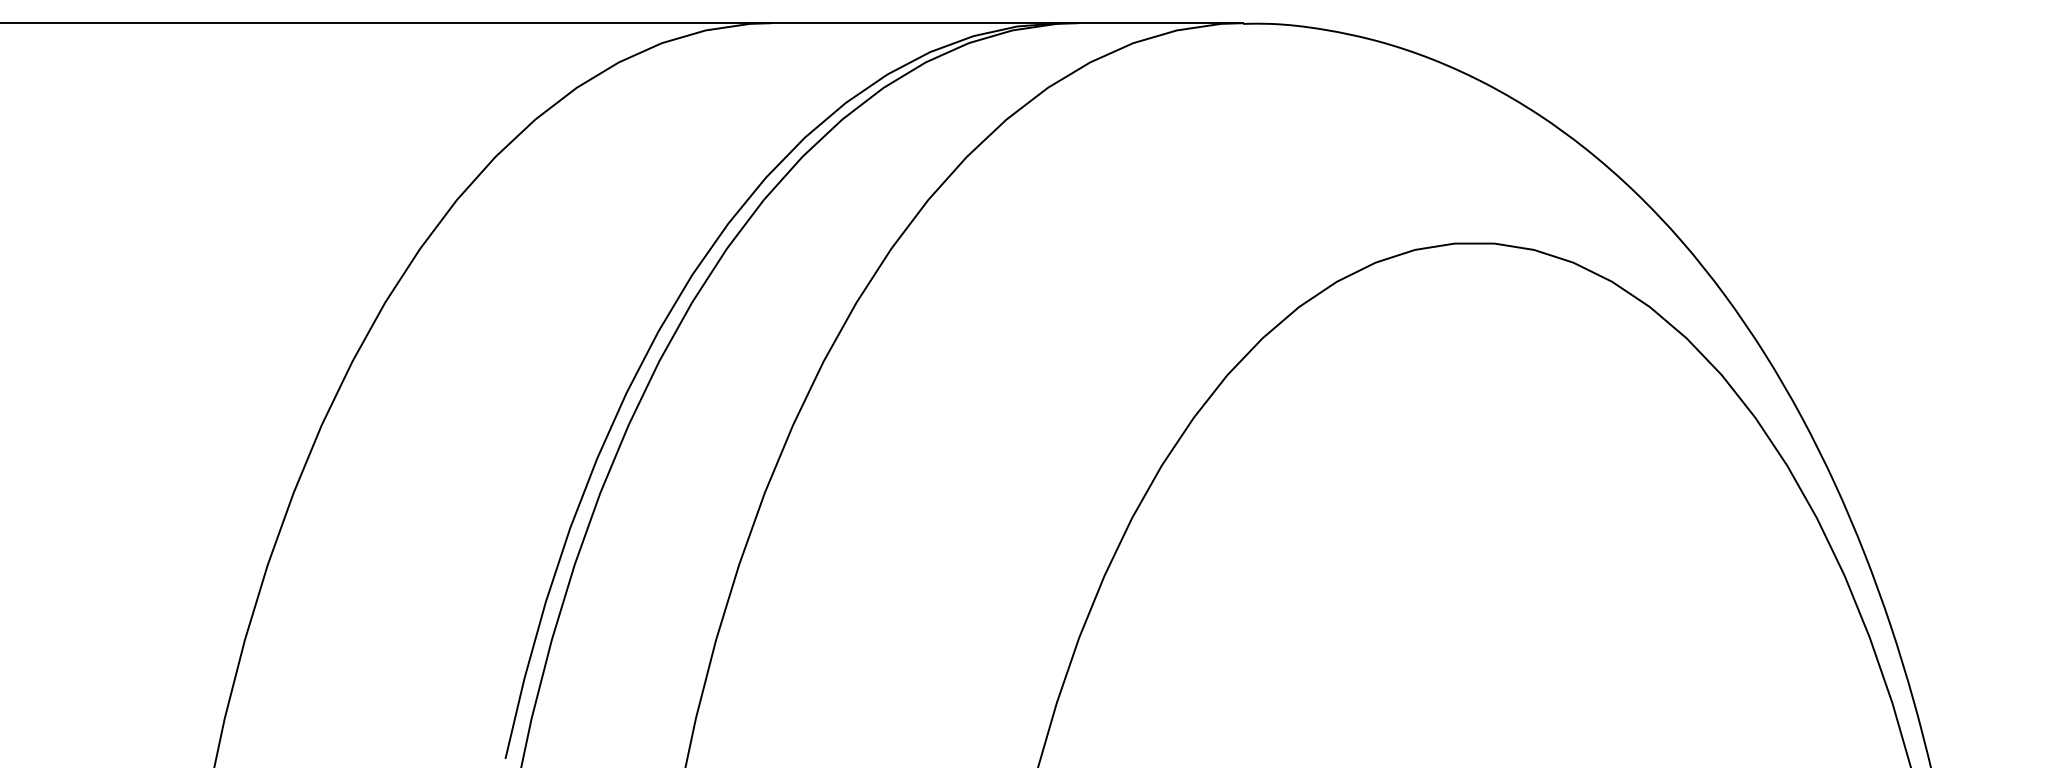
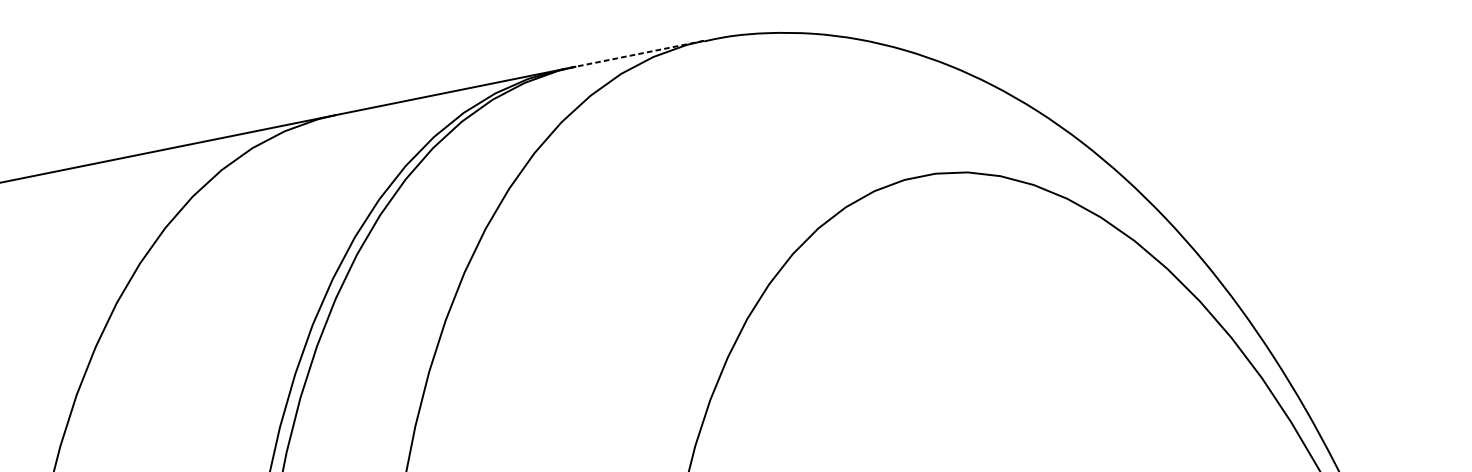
line: (1152, 23) -> (633, 55), solid -> dashed

